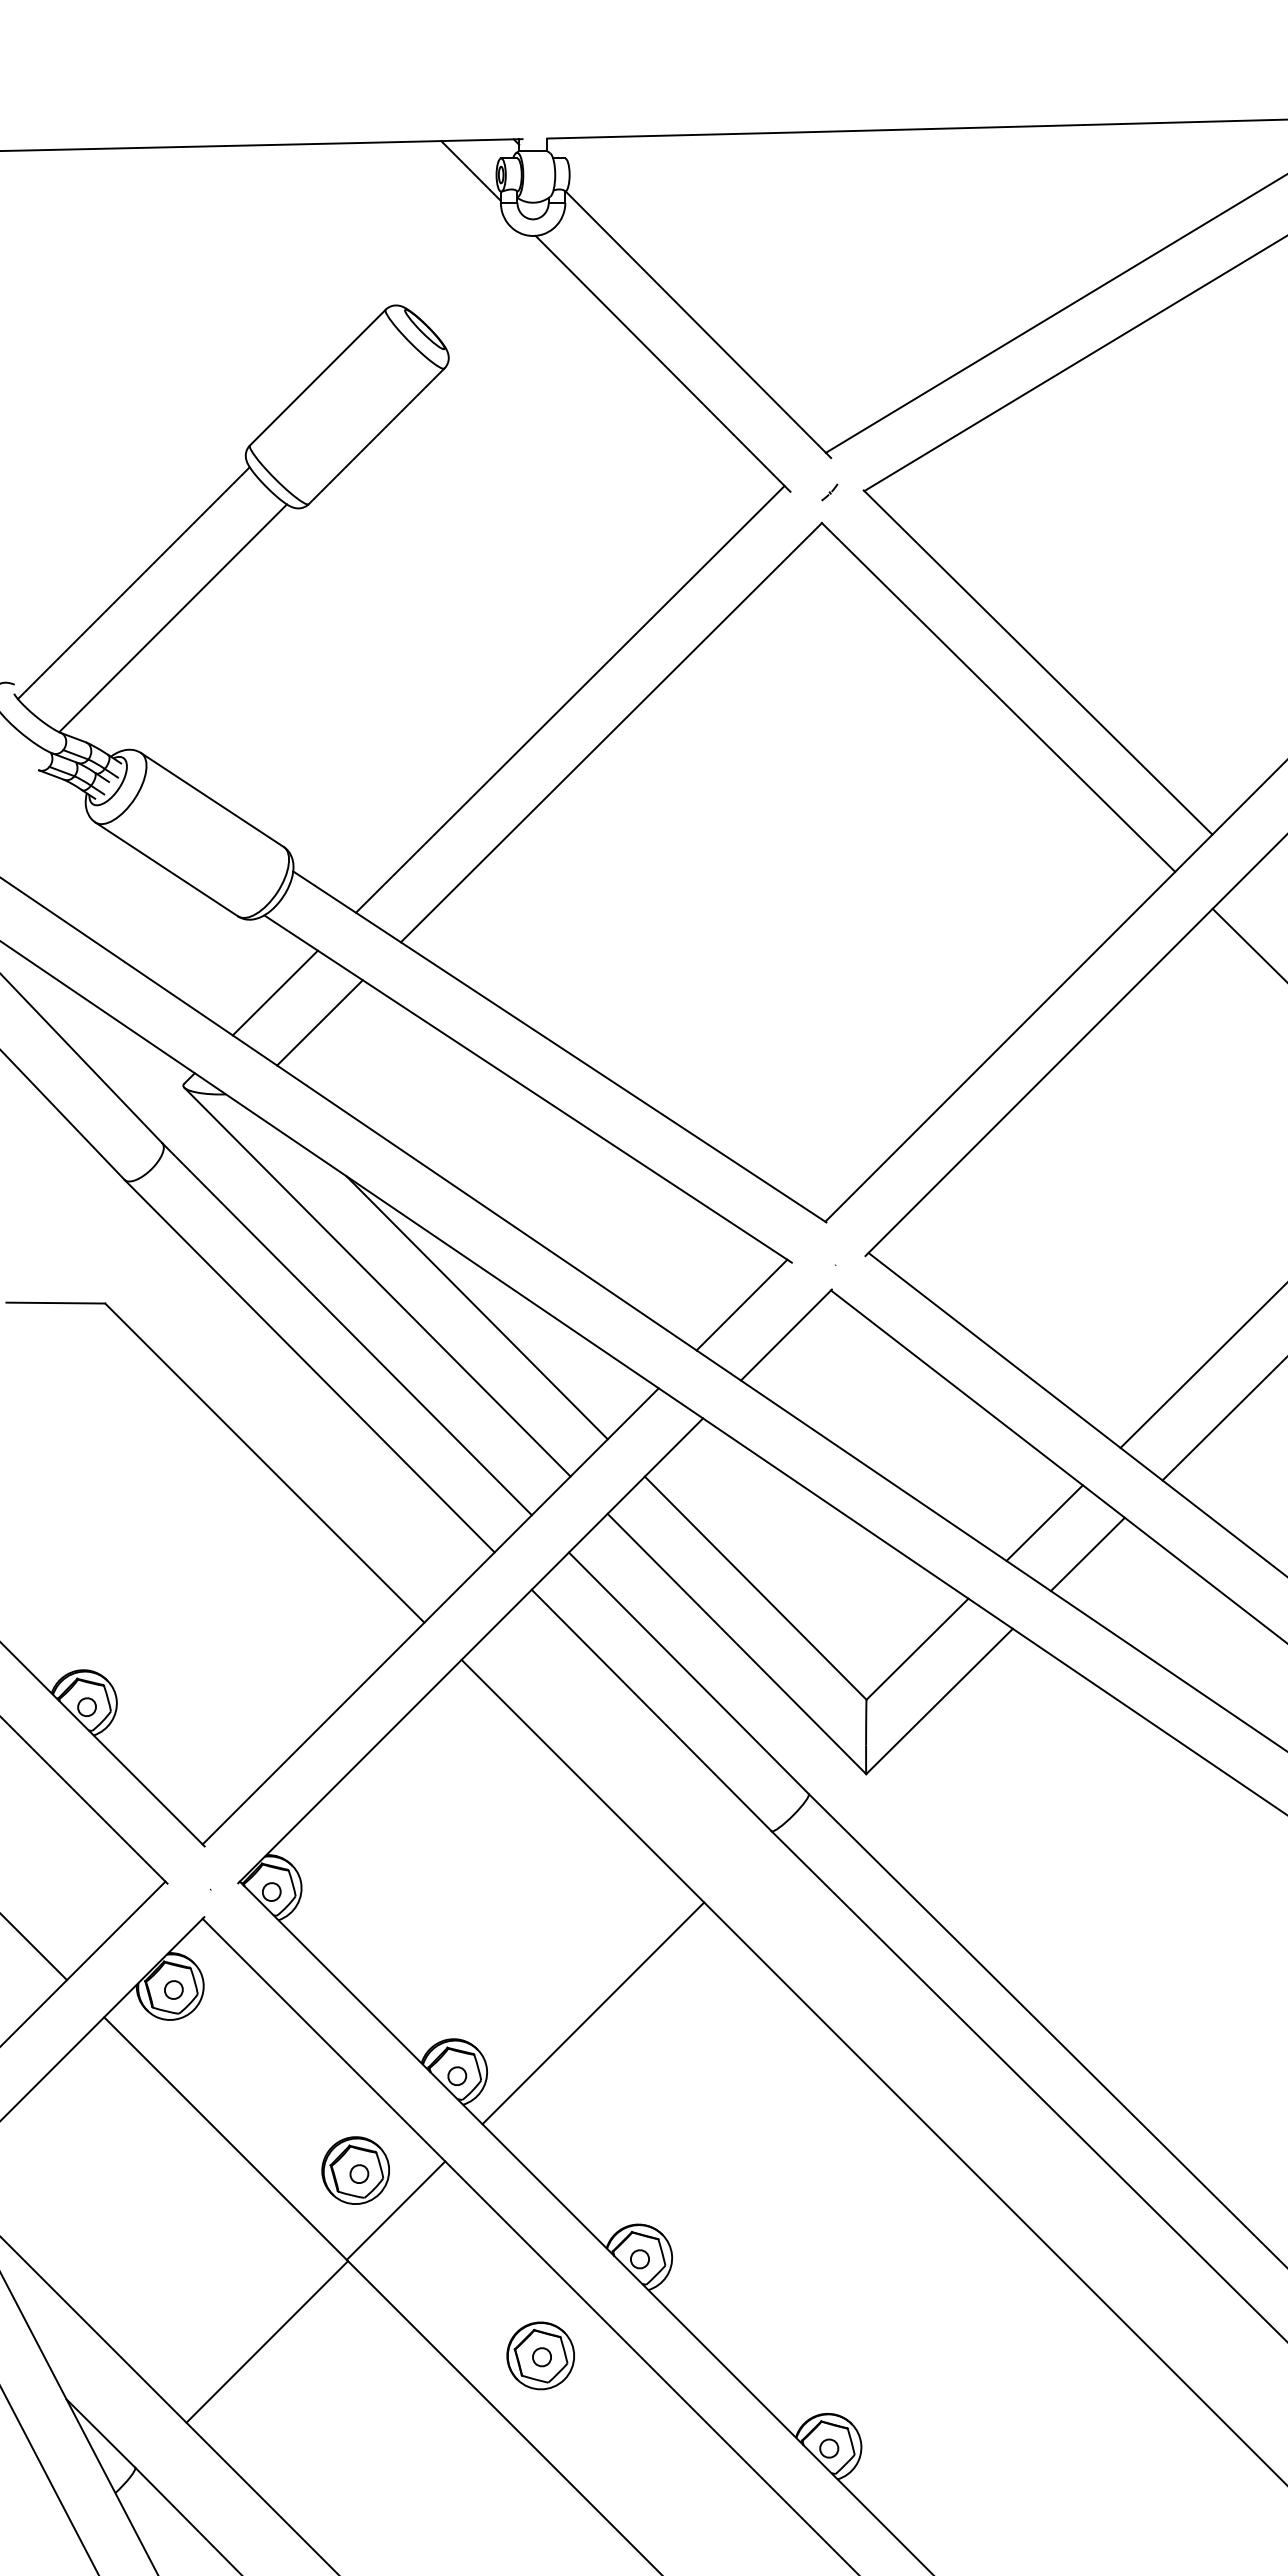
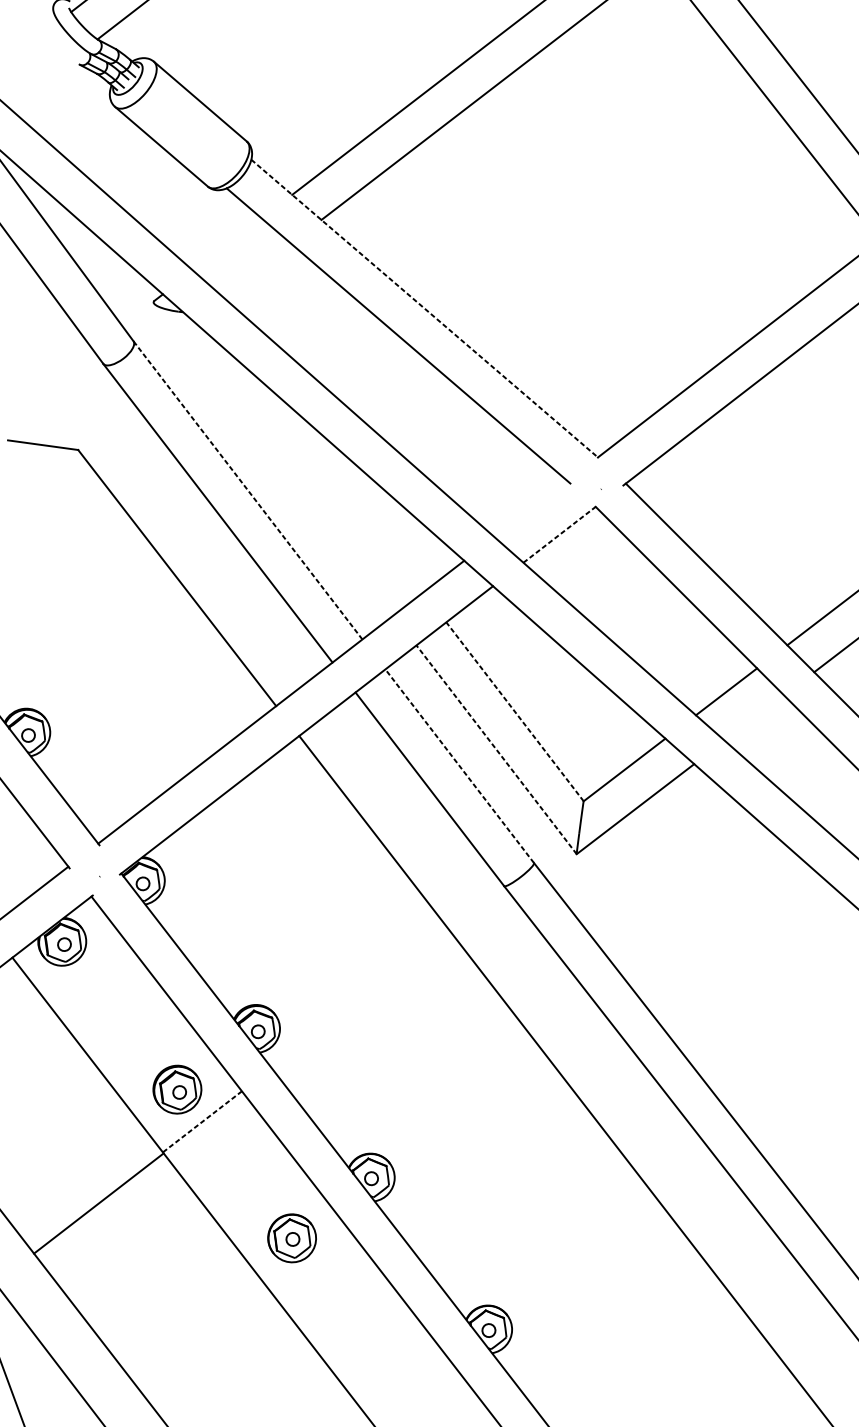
line: (274, 992) -> (226, 244), removed
line: (319, 1022) -> (256, 269), removed
line: (560, 1047) -> (425, 309), solid -> dashed
line: (377, 1281) -> (273, 459), removed
line: (741, 1304) -> (530, 508), removed
line: (476, 1307) -> (341, 486), removed
line: (346, 1328) -> (247, 489), solid -> dashed
line: (786, 1334) -> (560, 534), solid -> dashed
line: (1087, 1554) -> (754, 718), removed
line: (755, 1587) -> (514, 711), solid -> dashed
line: (736, 1643) -> (496, 749), solid -> dashed
line: (688, 1672) -> (459, 765), solid -> dashed
line: (593, 2013) -> (360, 999), removed
line: (396, 2210) -> (202, 1121), solid -> dashed

